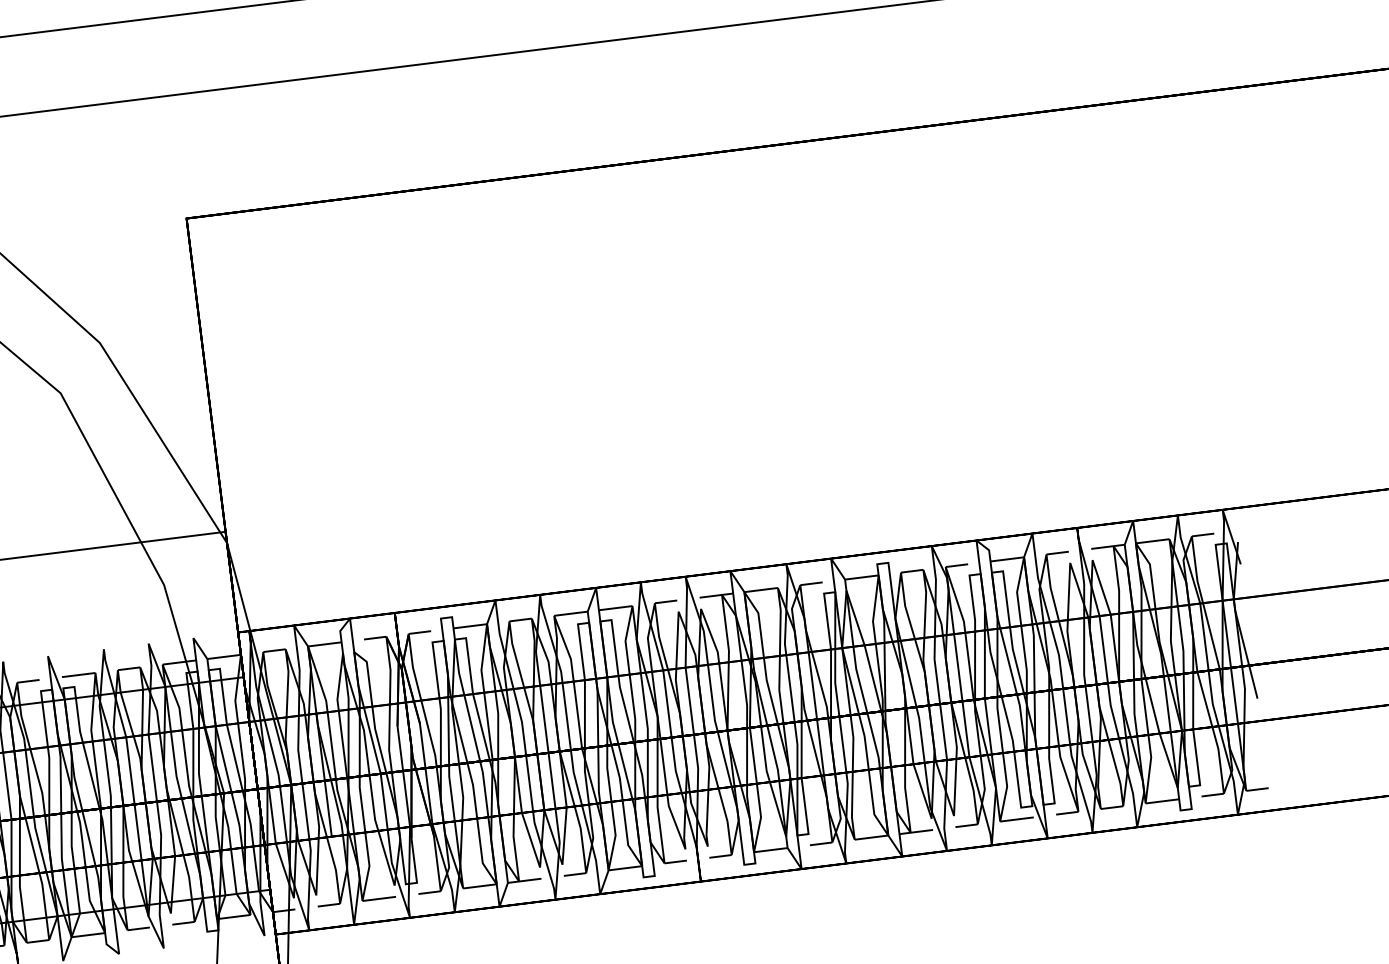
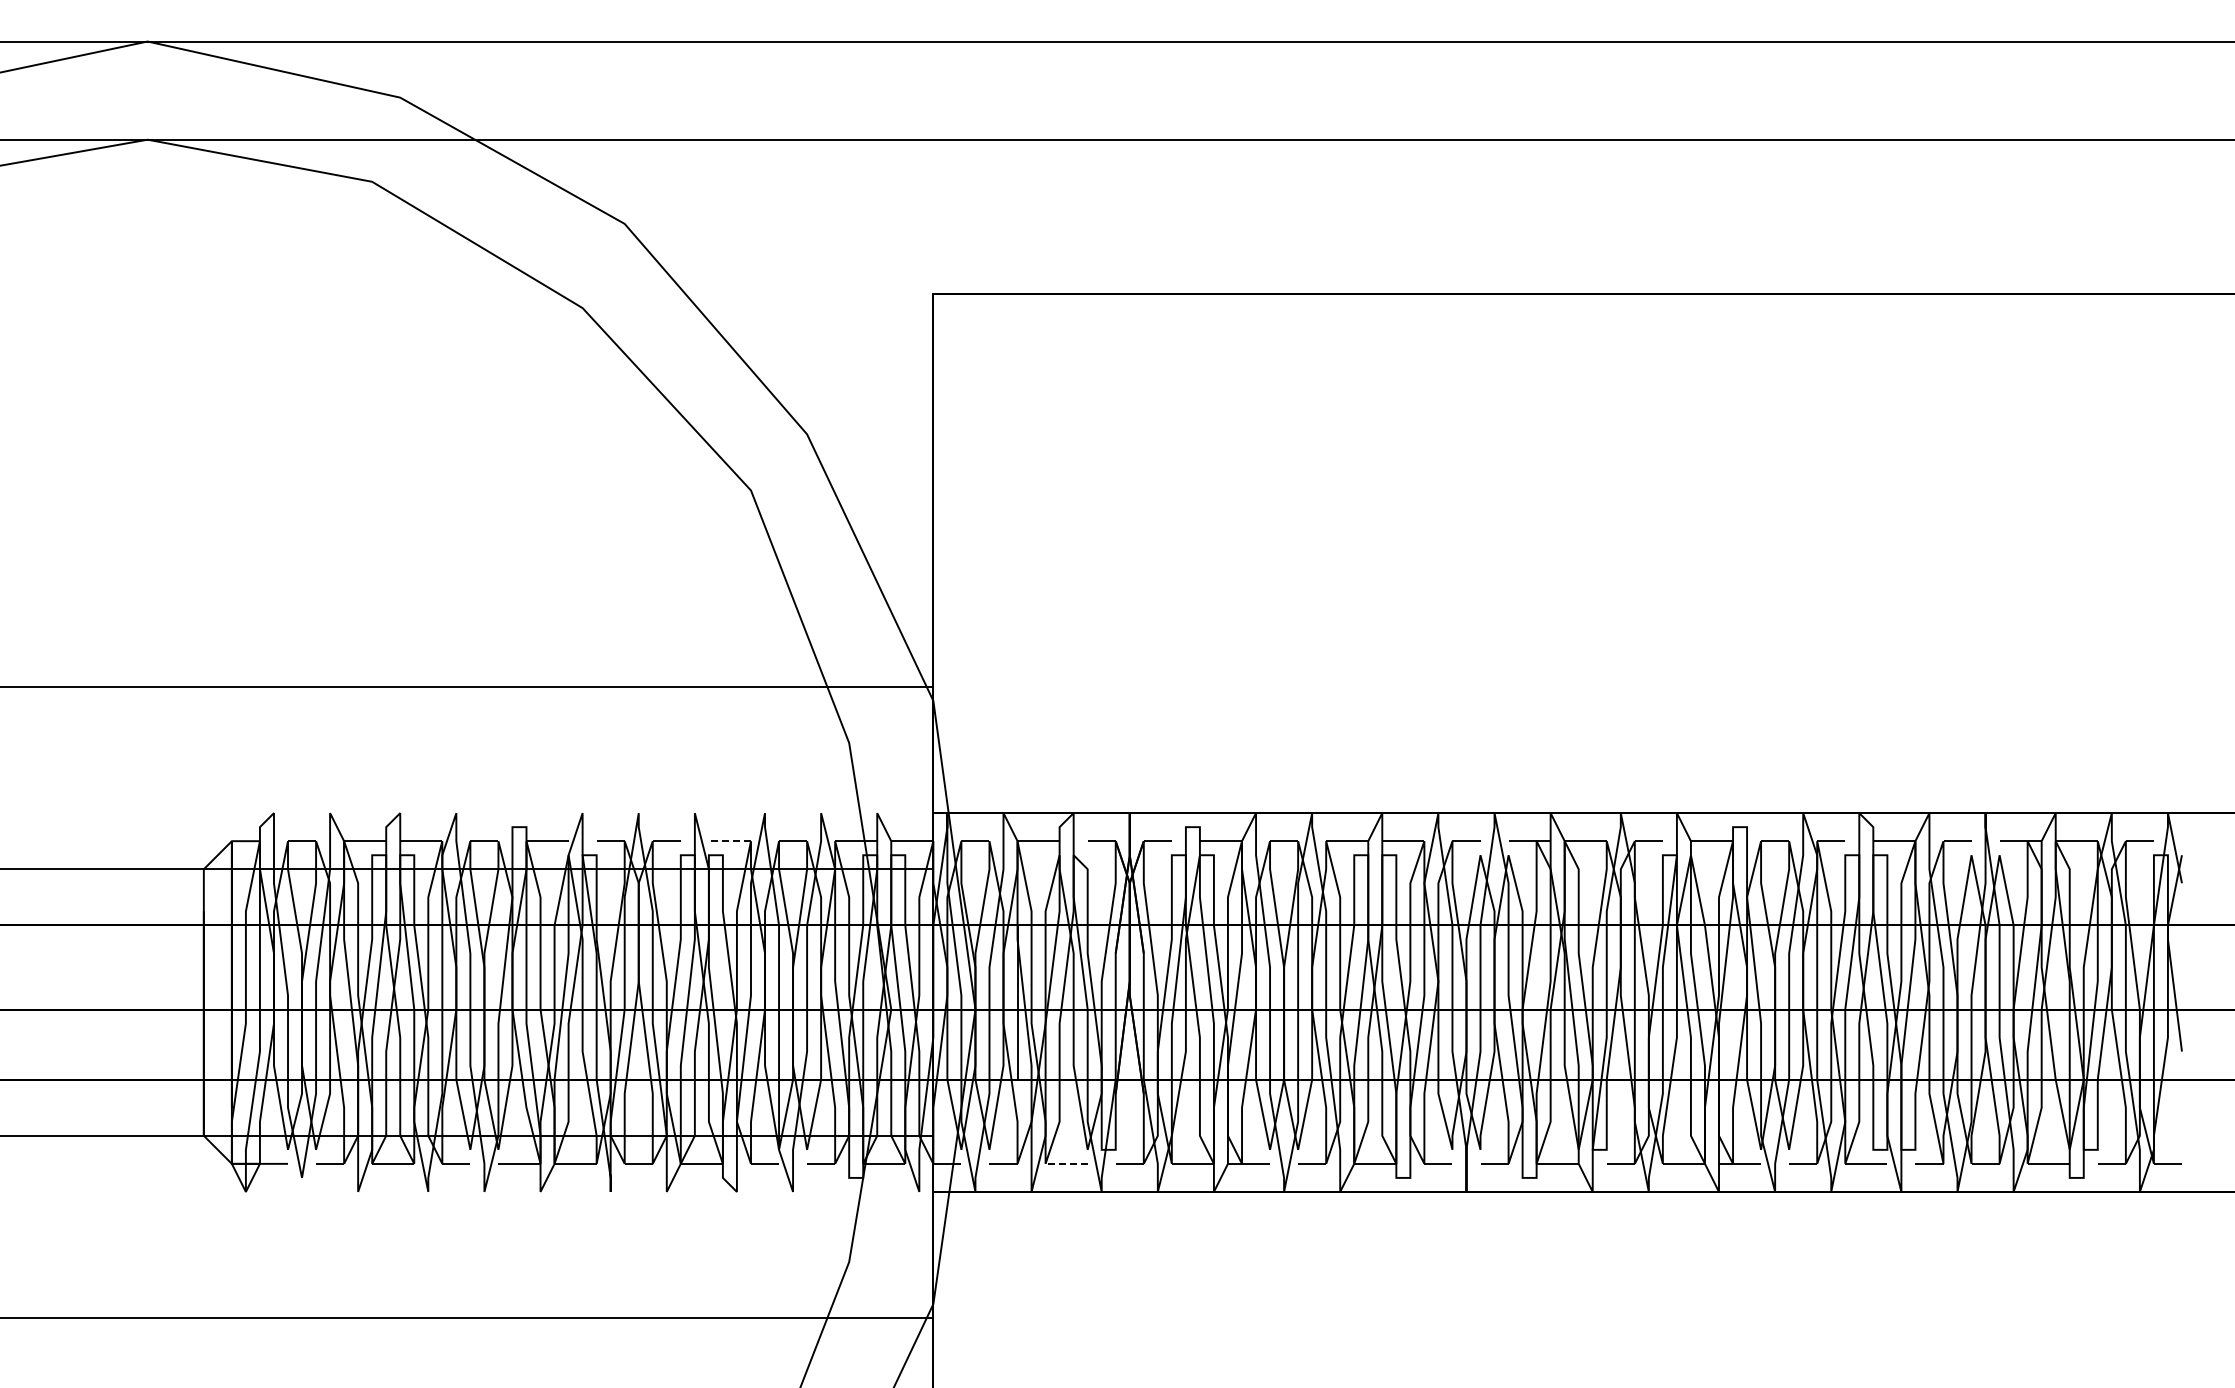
line: (78, 675) -> (729, 841), solid -> dashed
line: (379, 898) -> (1066, 1163), solid -> dashed

